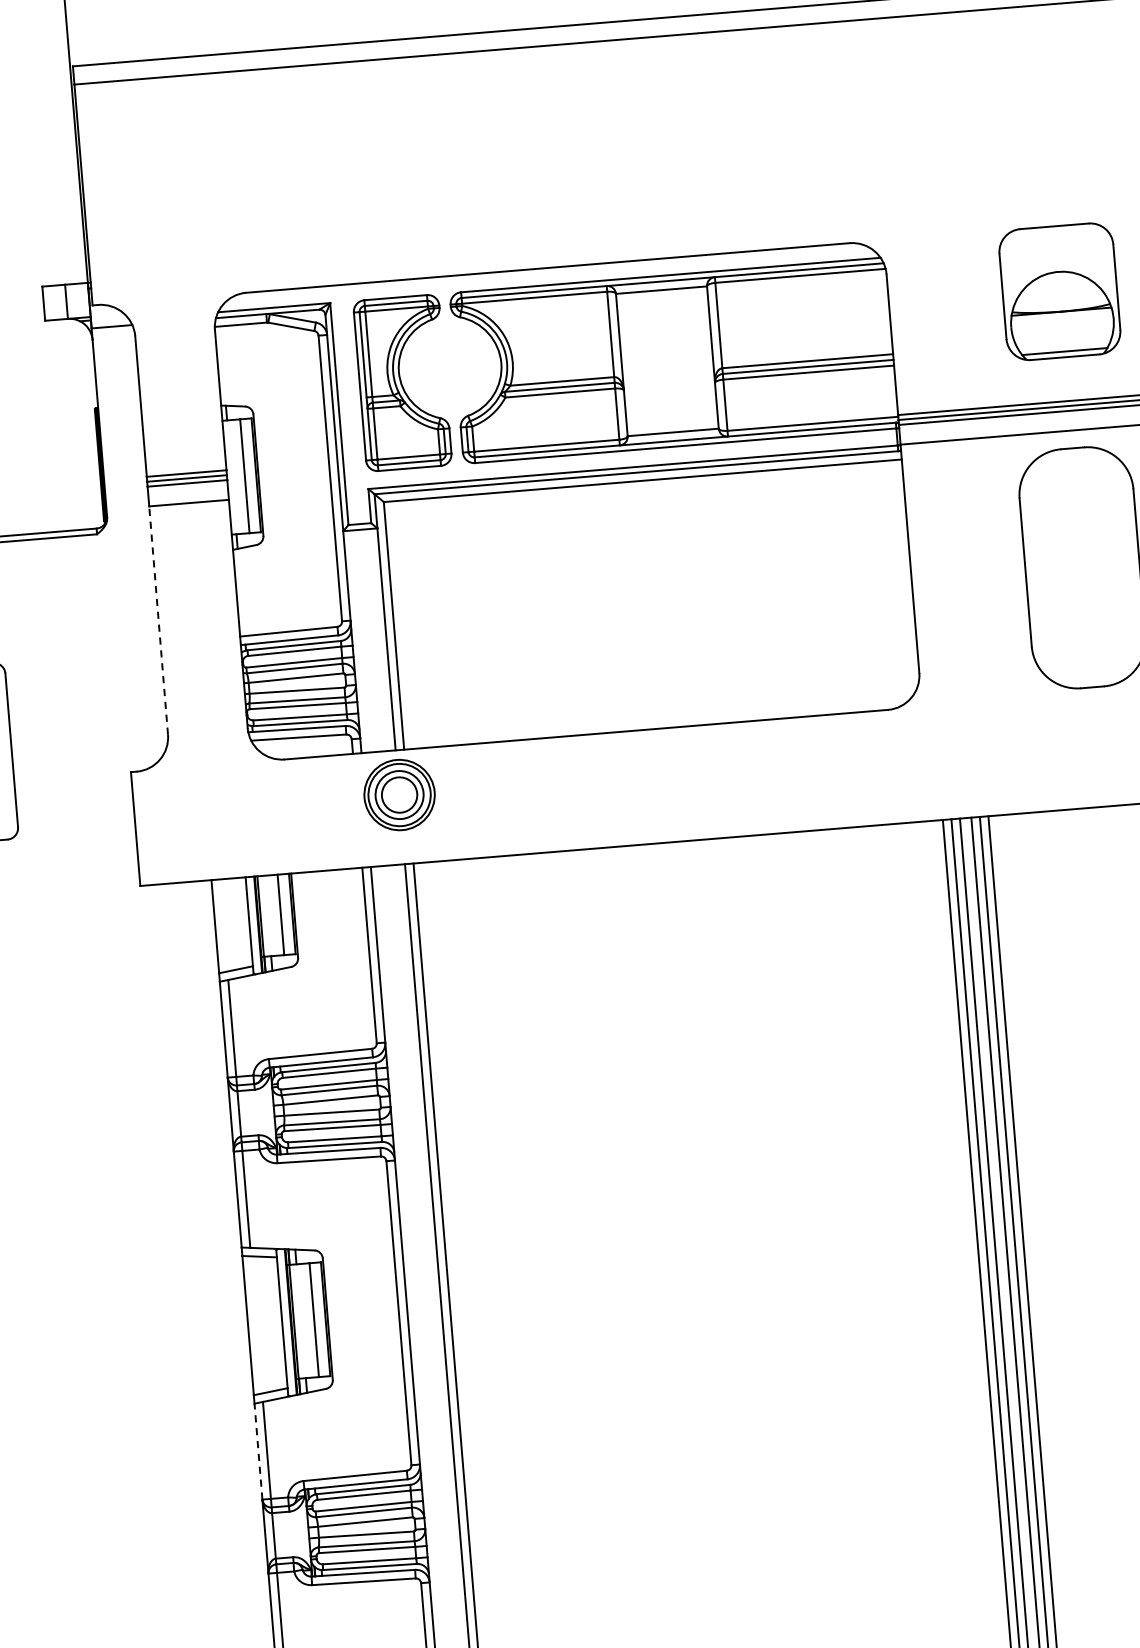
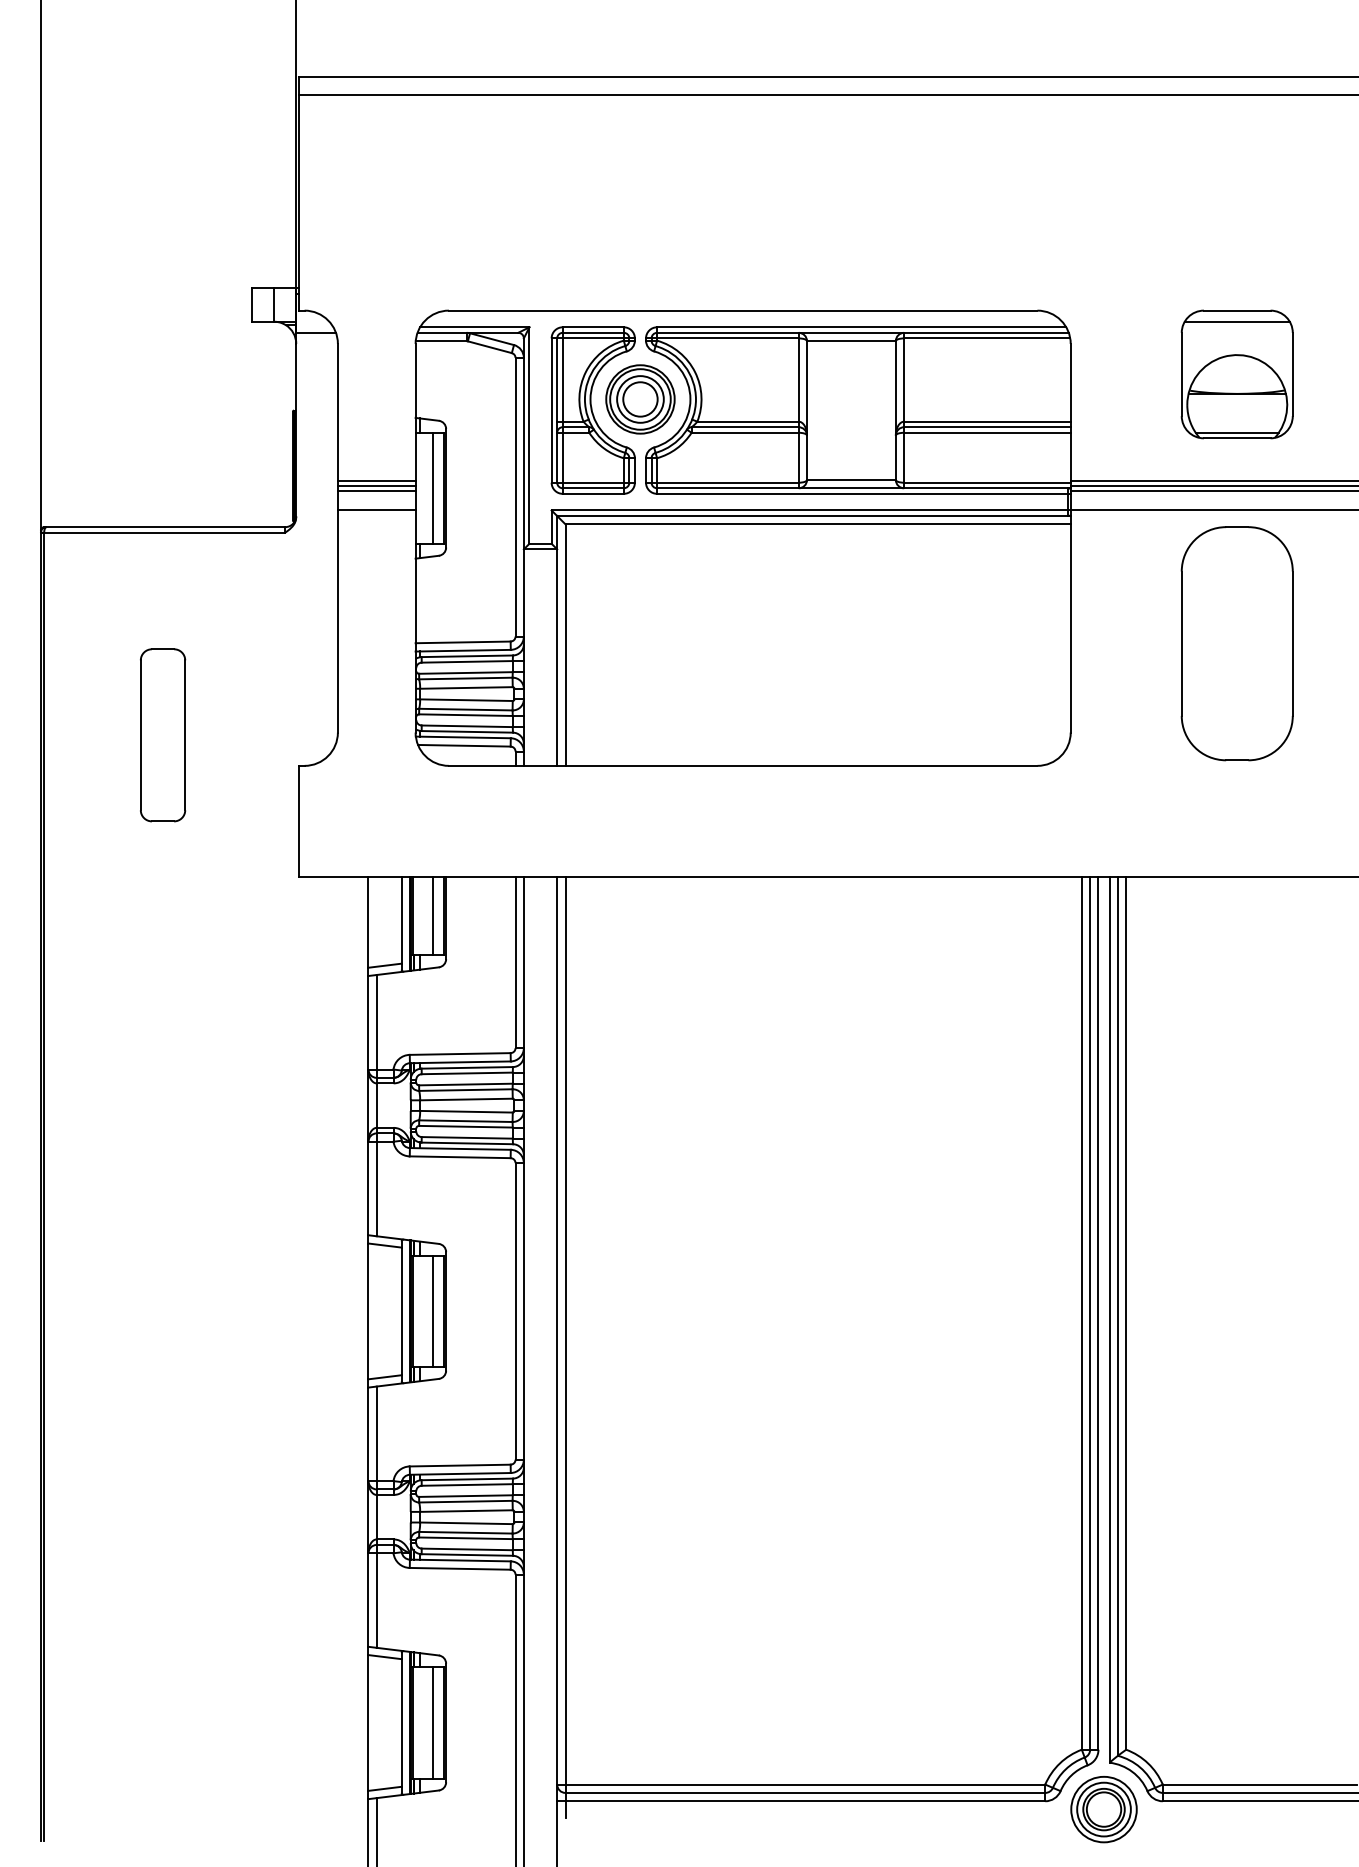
line: (1054, 237) -> (1236, 321), added
line: (158, 619) -> (337, 620), dashed -> solid
part: (399, 795) -> (640, 399), moved
line: (258, 1451) -> (368, 1434), dashed -> solid

